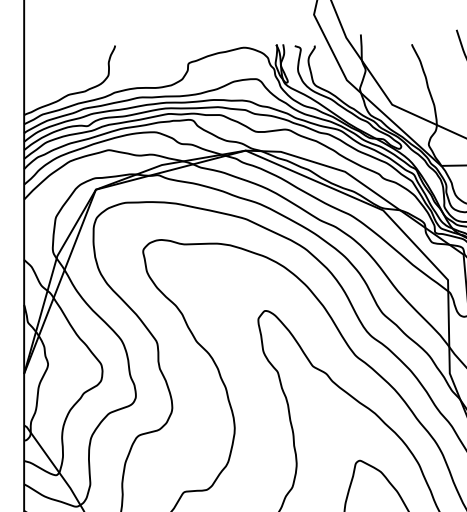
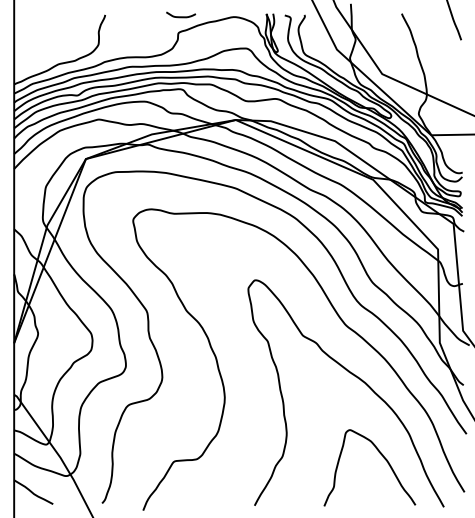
curve: (191, 47) -> (181, 16), added

